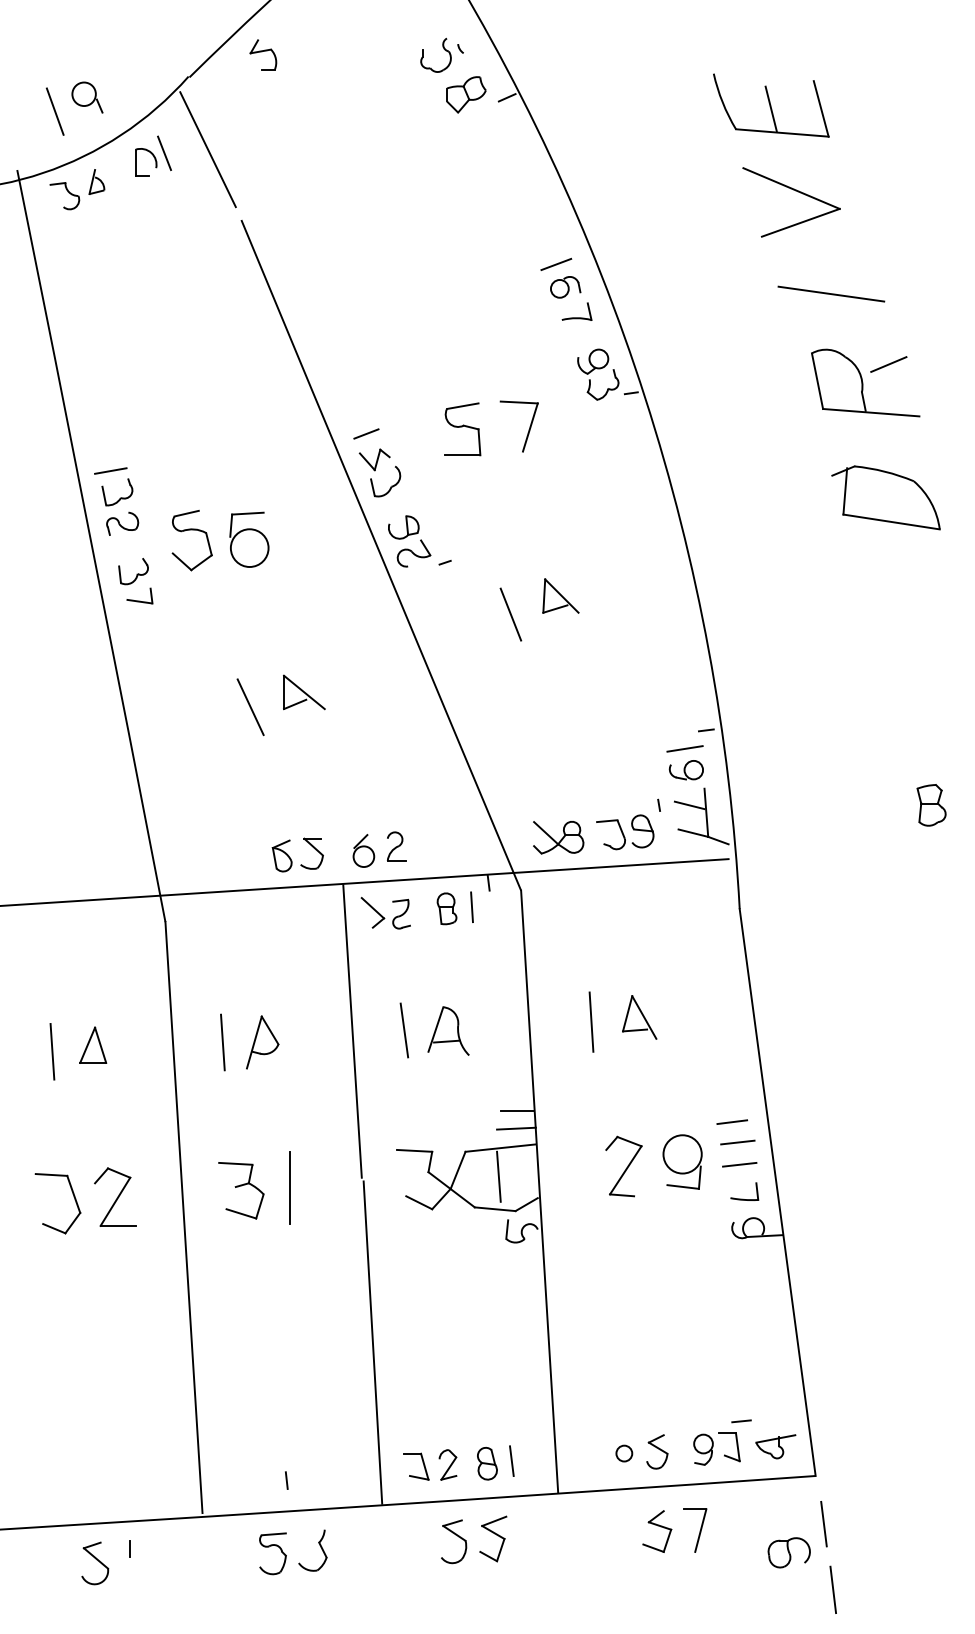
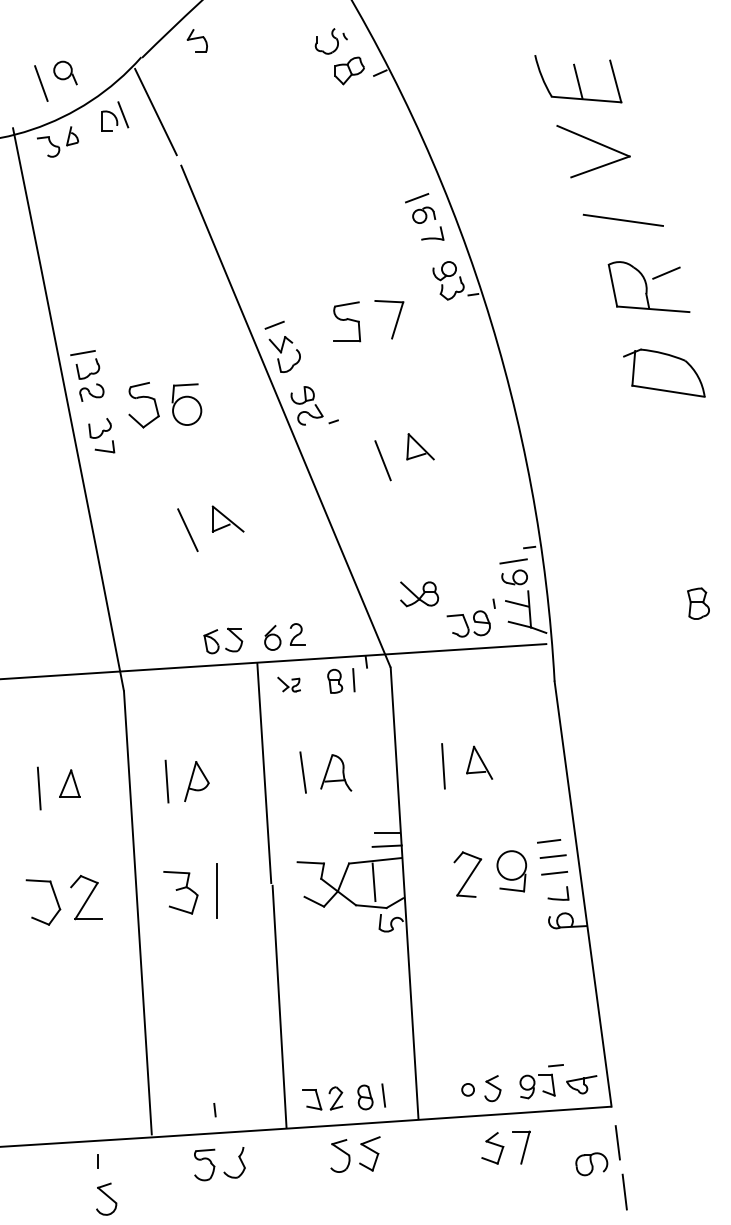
part: (558, 837) -> (419, 594), moved
part: (385, 913) -> (289, 684), size x0.6
part: (95, 1563) -> (106, 1199), moved

